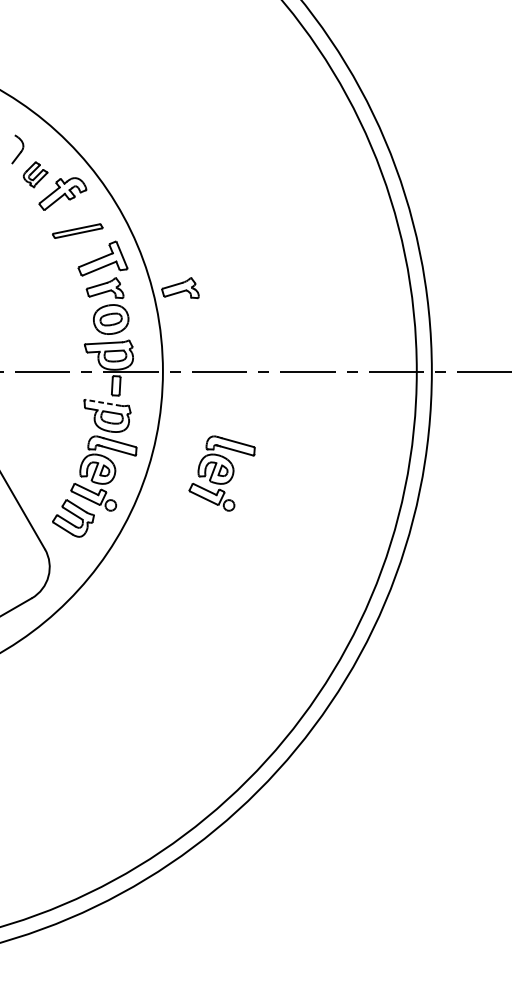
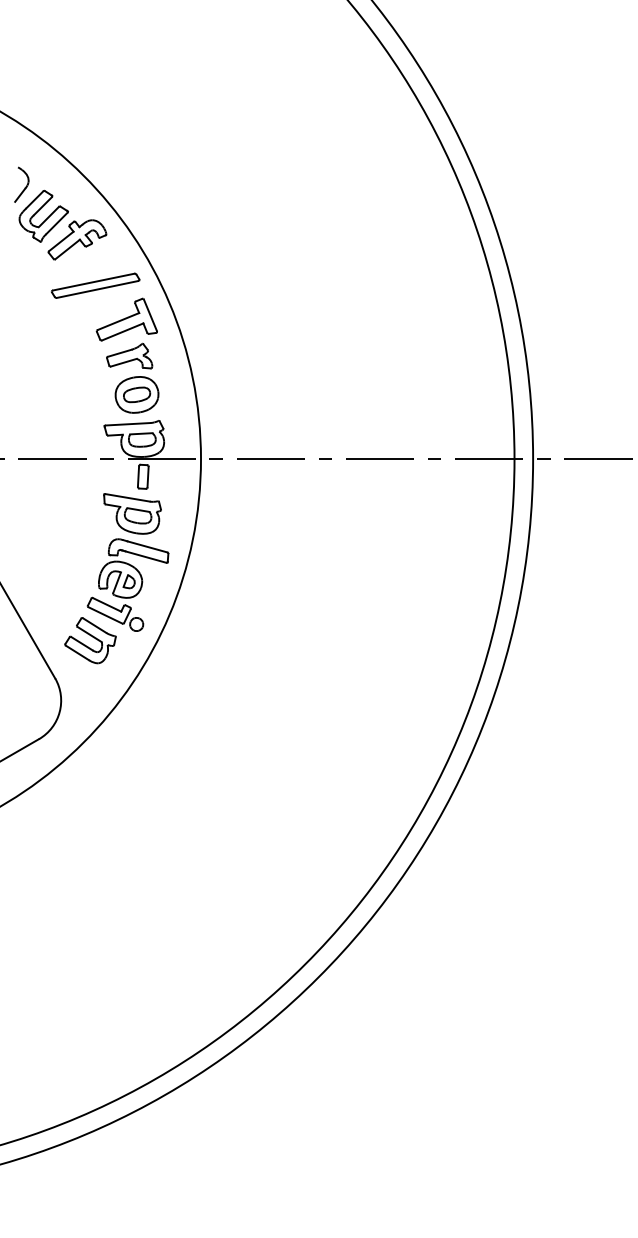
part: (35, 174) -> (43, 215), size x1.67
part: (77, 230) -> (95, 285), size x1.43
part: (180, 287) -> (222, 355), removed
line: (103, 402) -> (127, 497), dashed -> solid
part: (221, 473) -> (273, 584), removed

